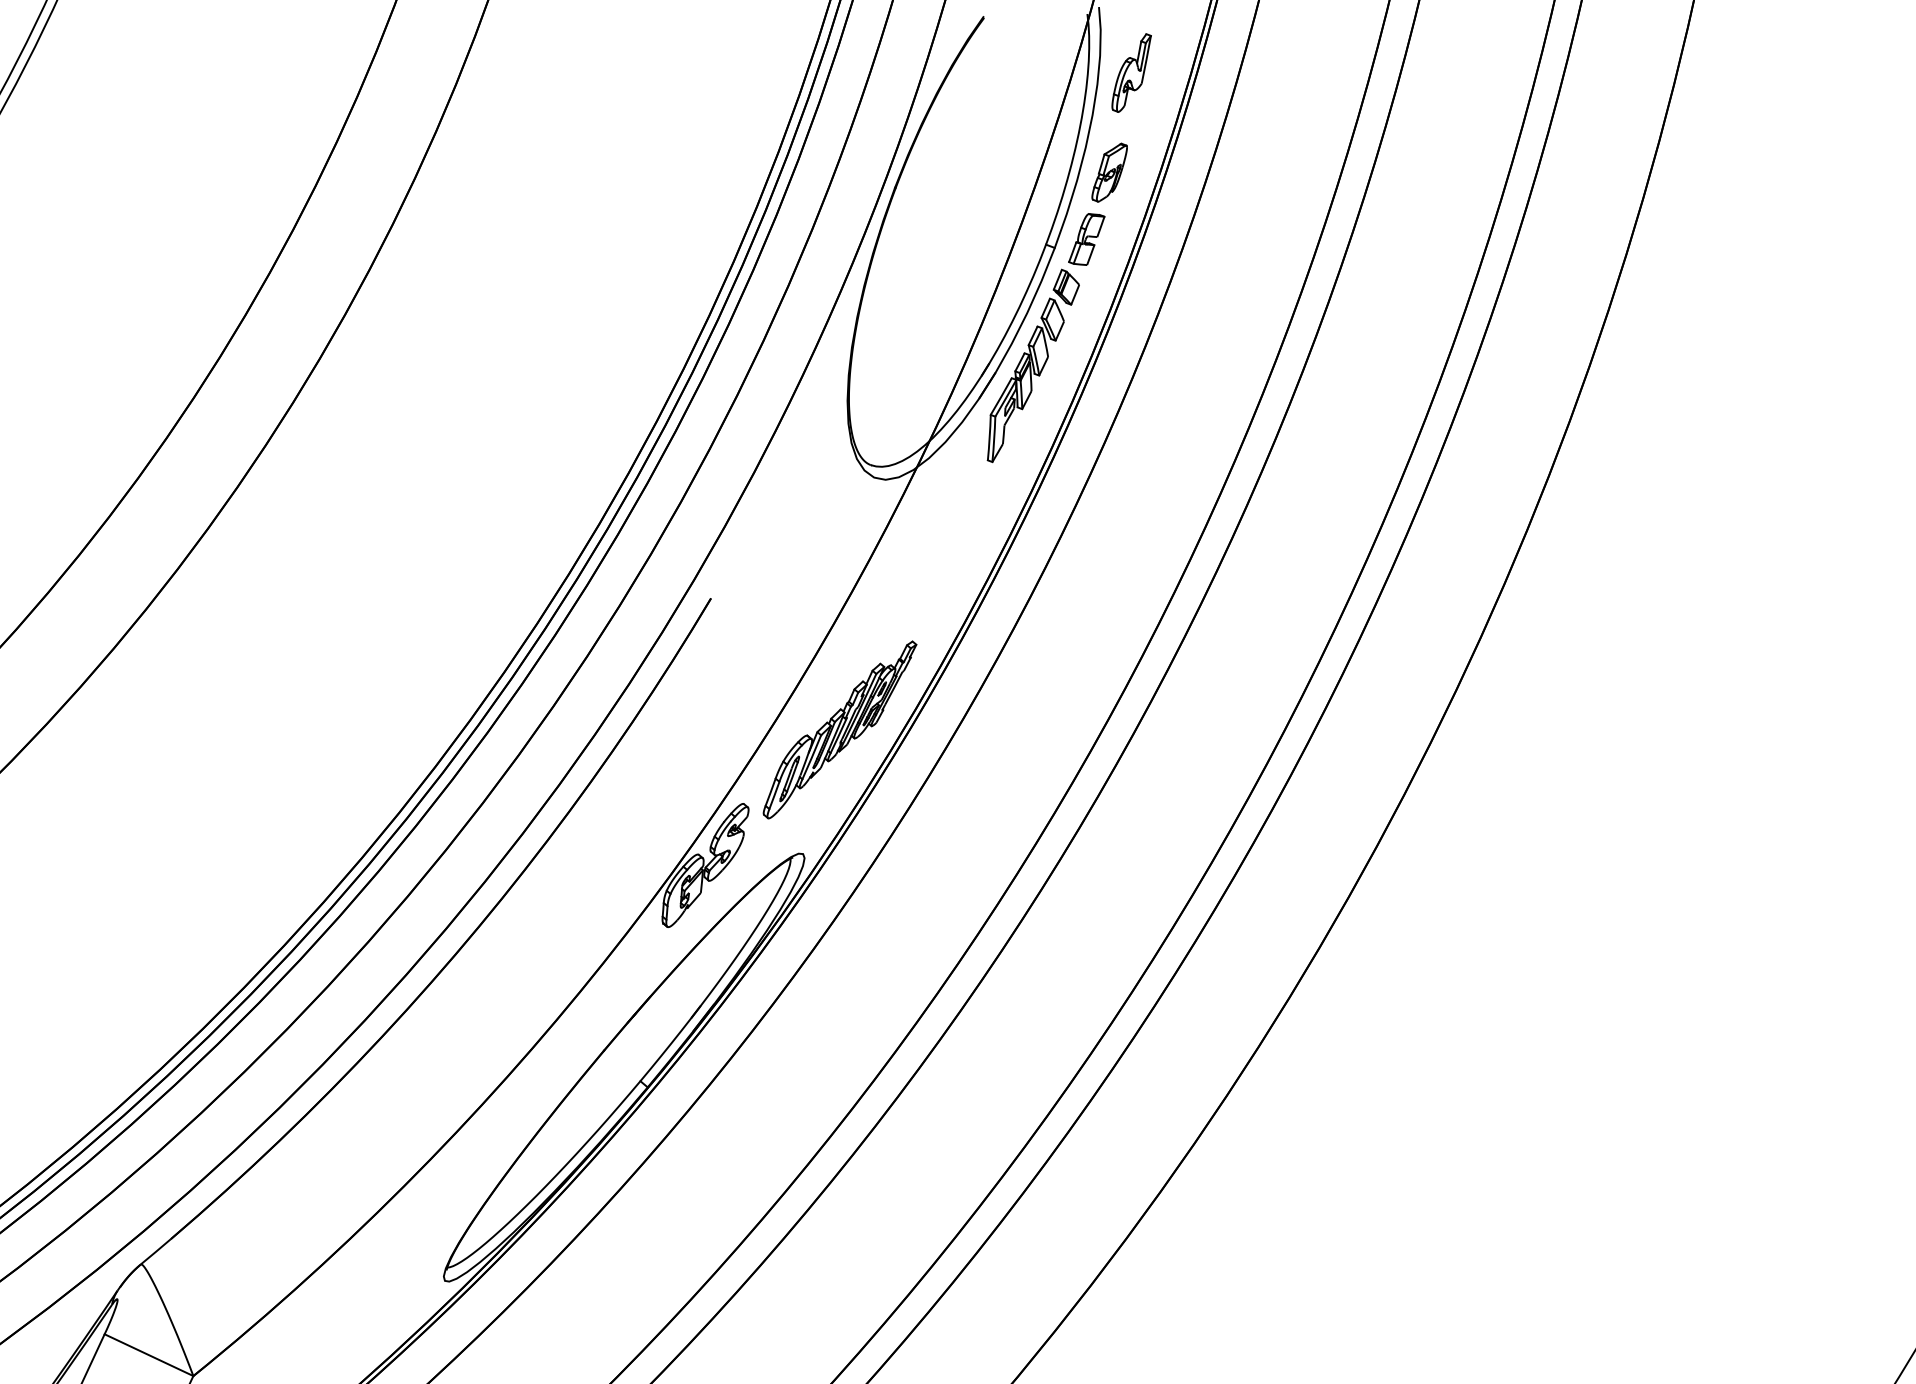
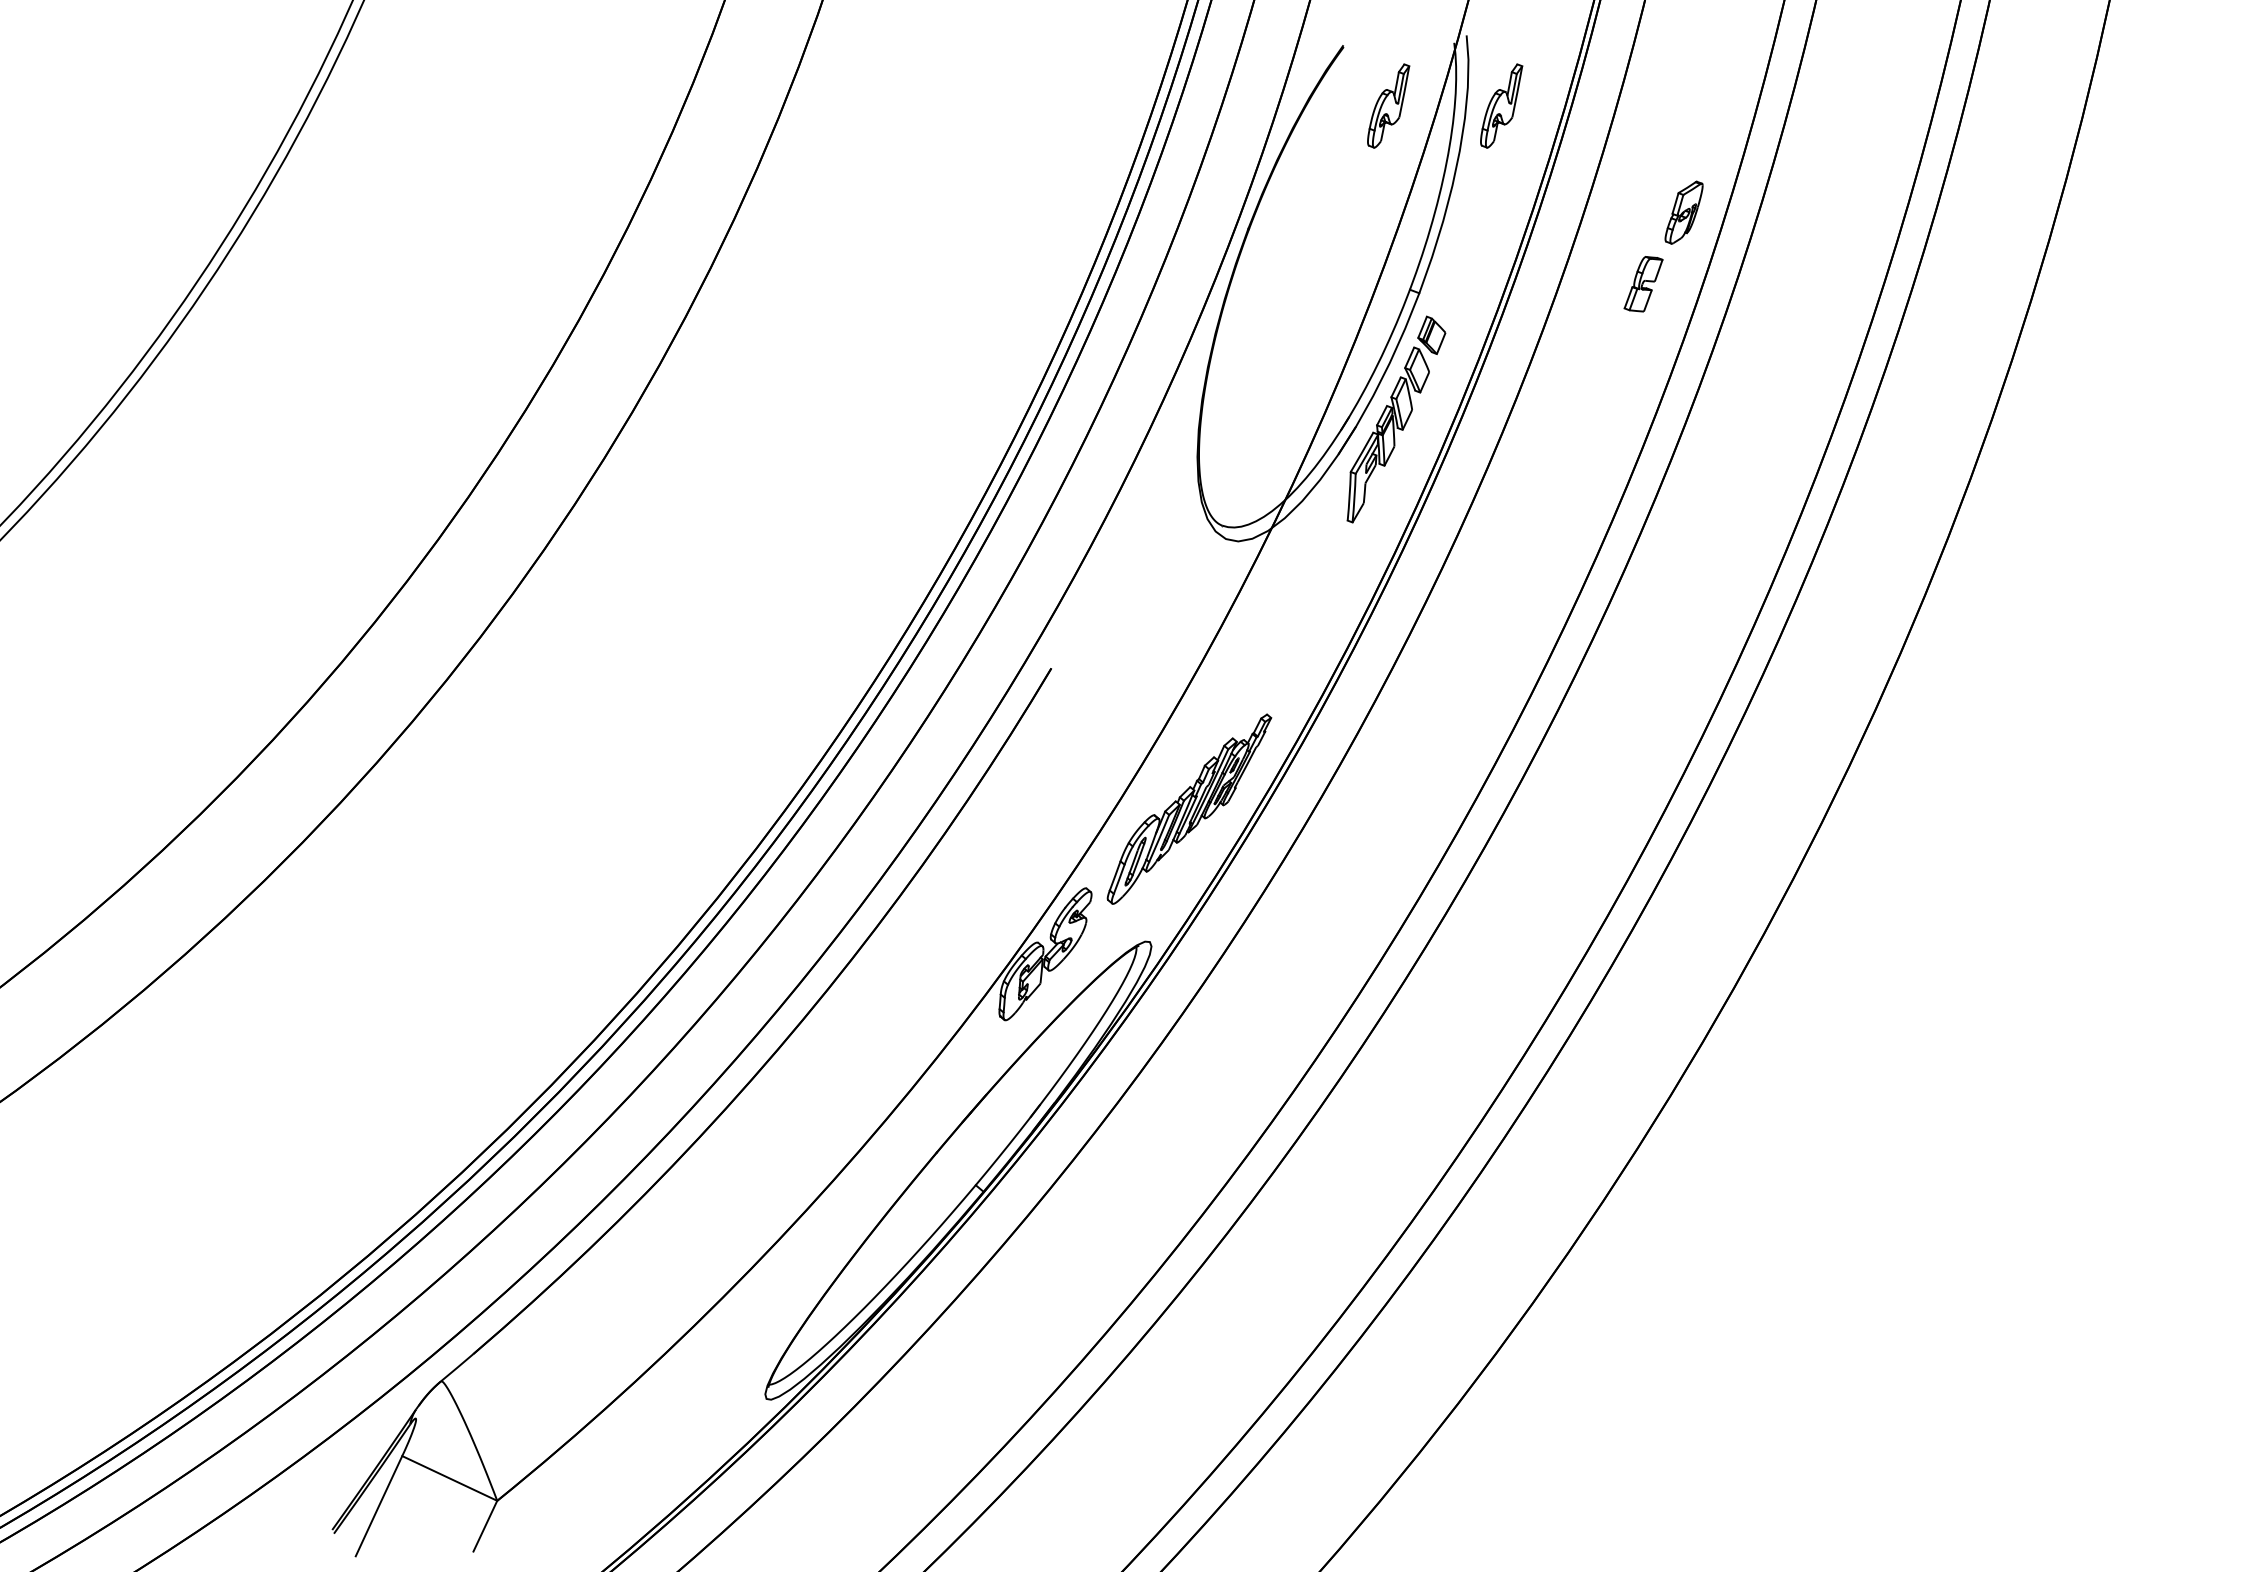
part: (1025, 72) -> (1388, 105), added
part: (1109, 172) -> (1683, 212), moved
part: (1086, 239) -> (1643, 284), moved

